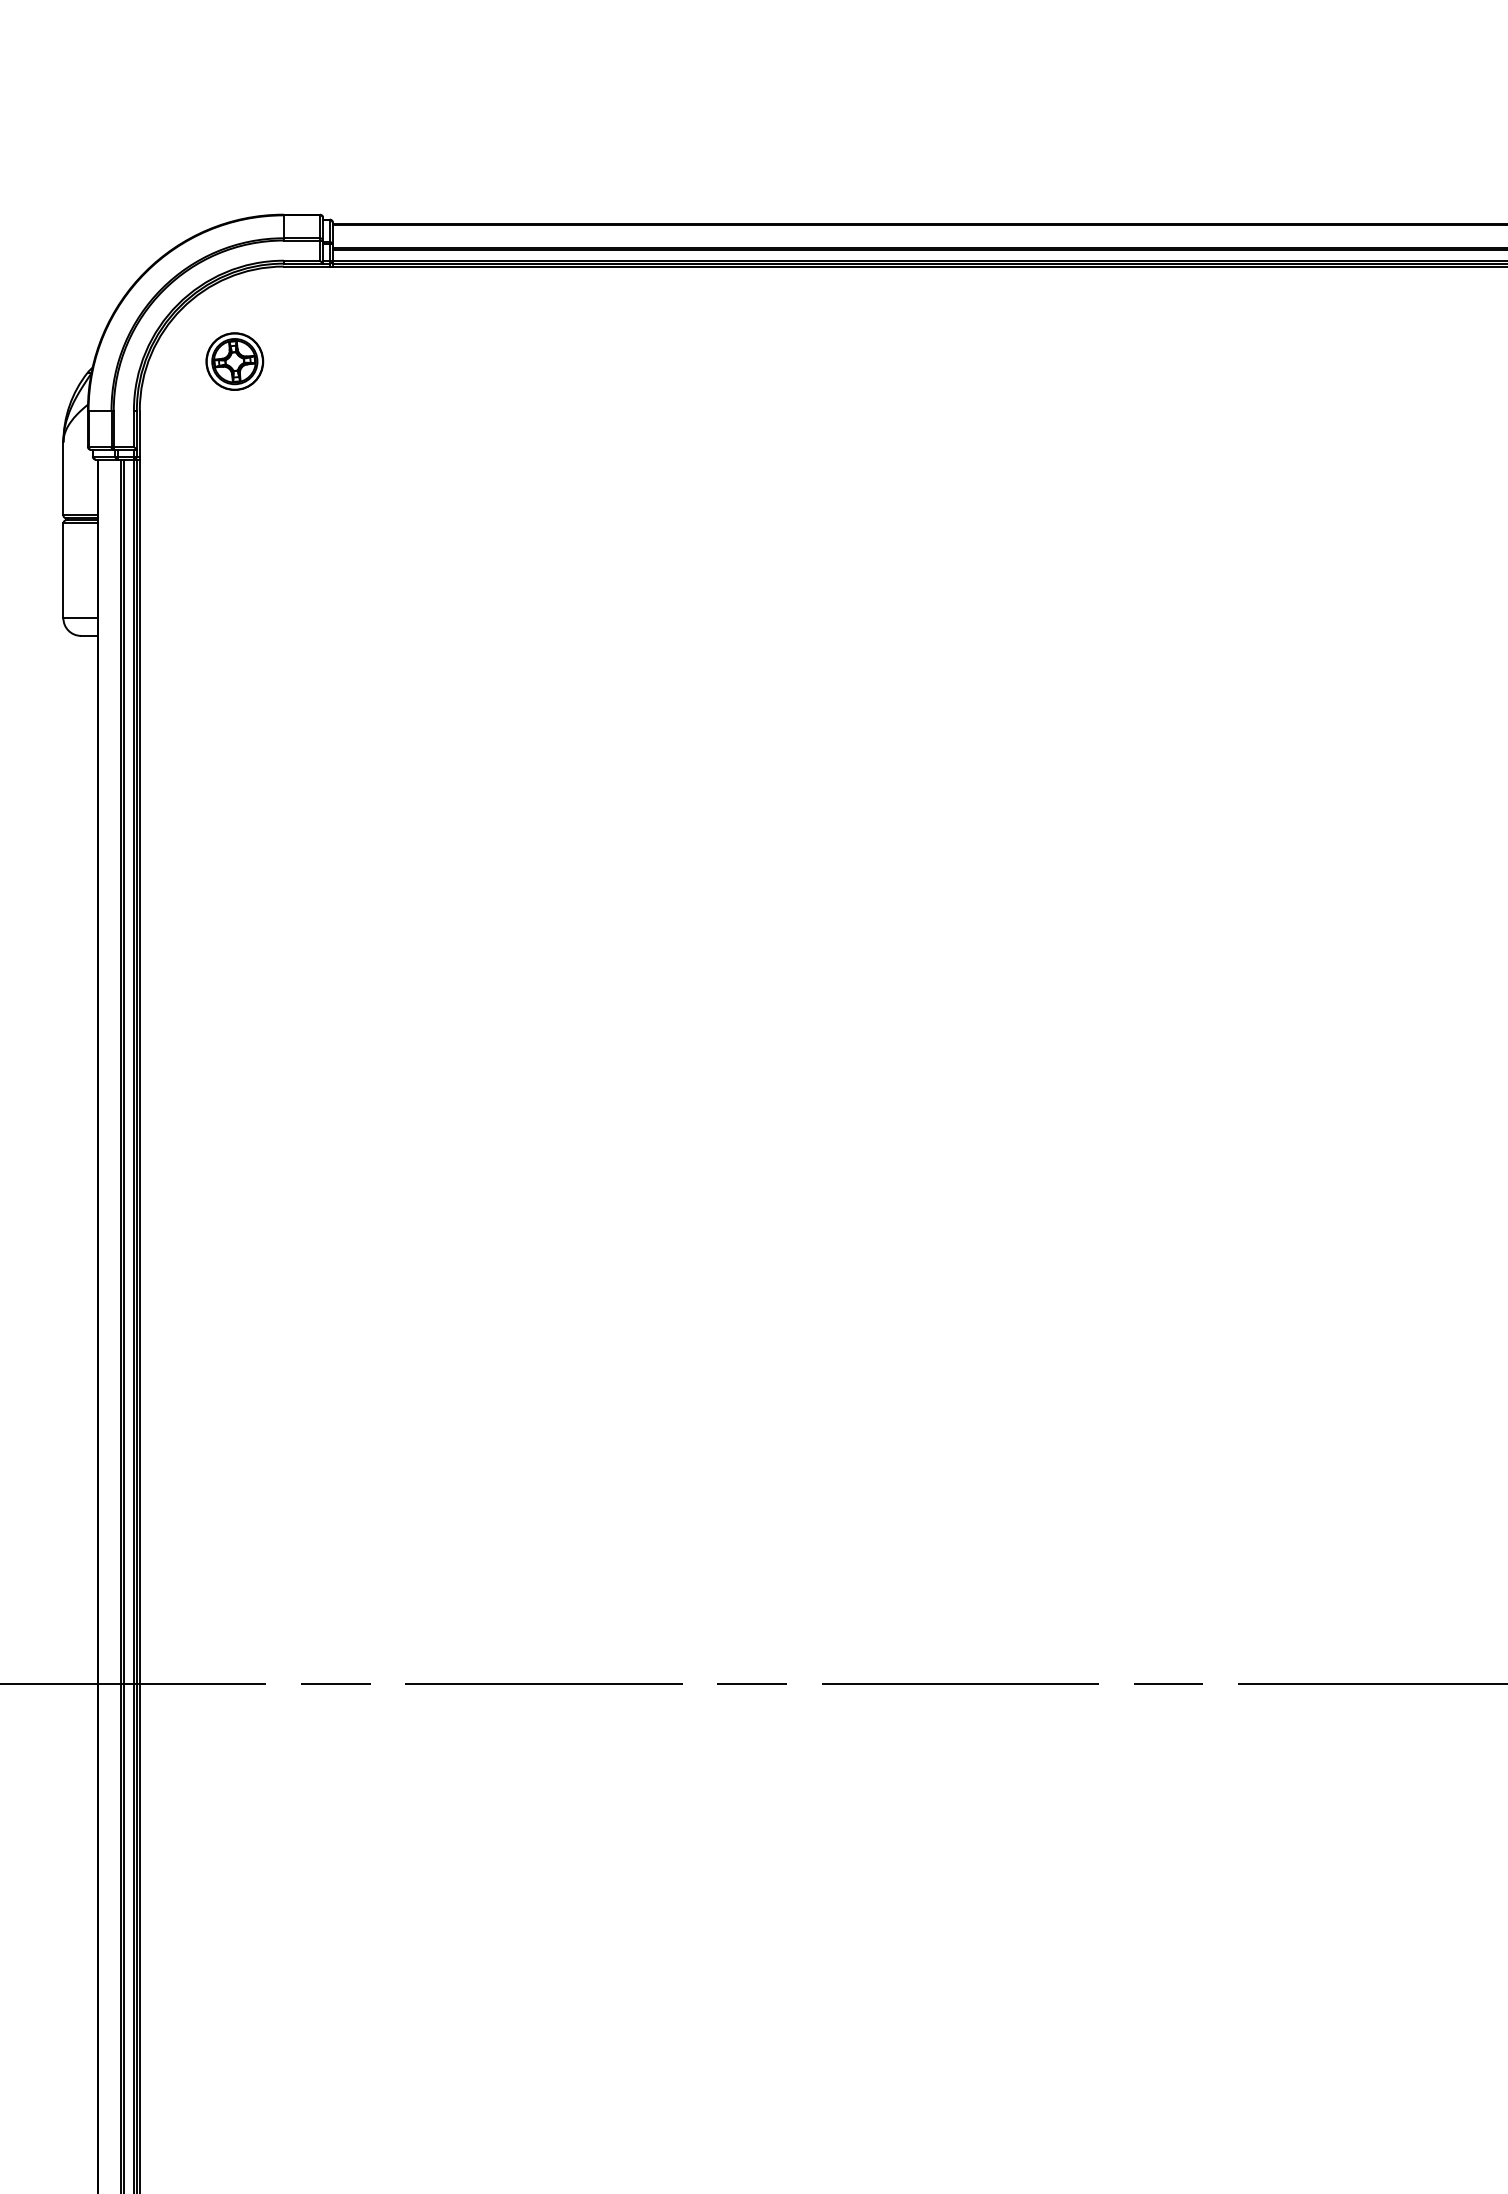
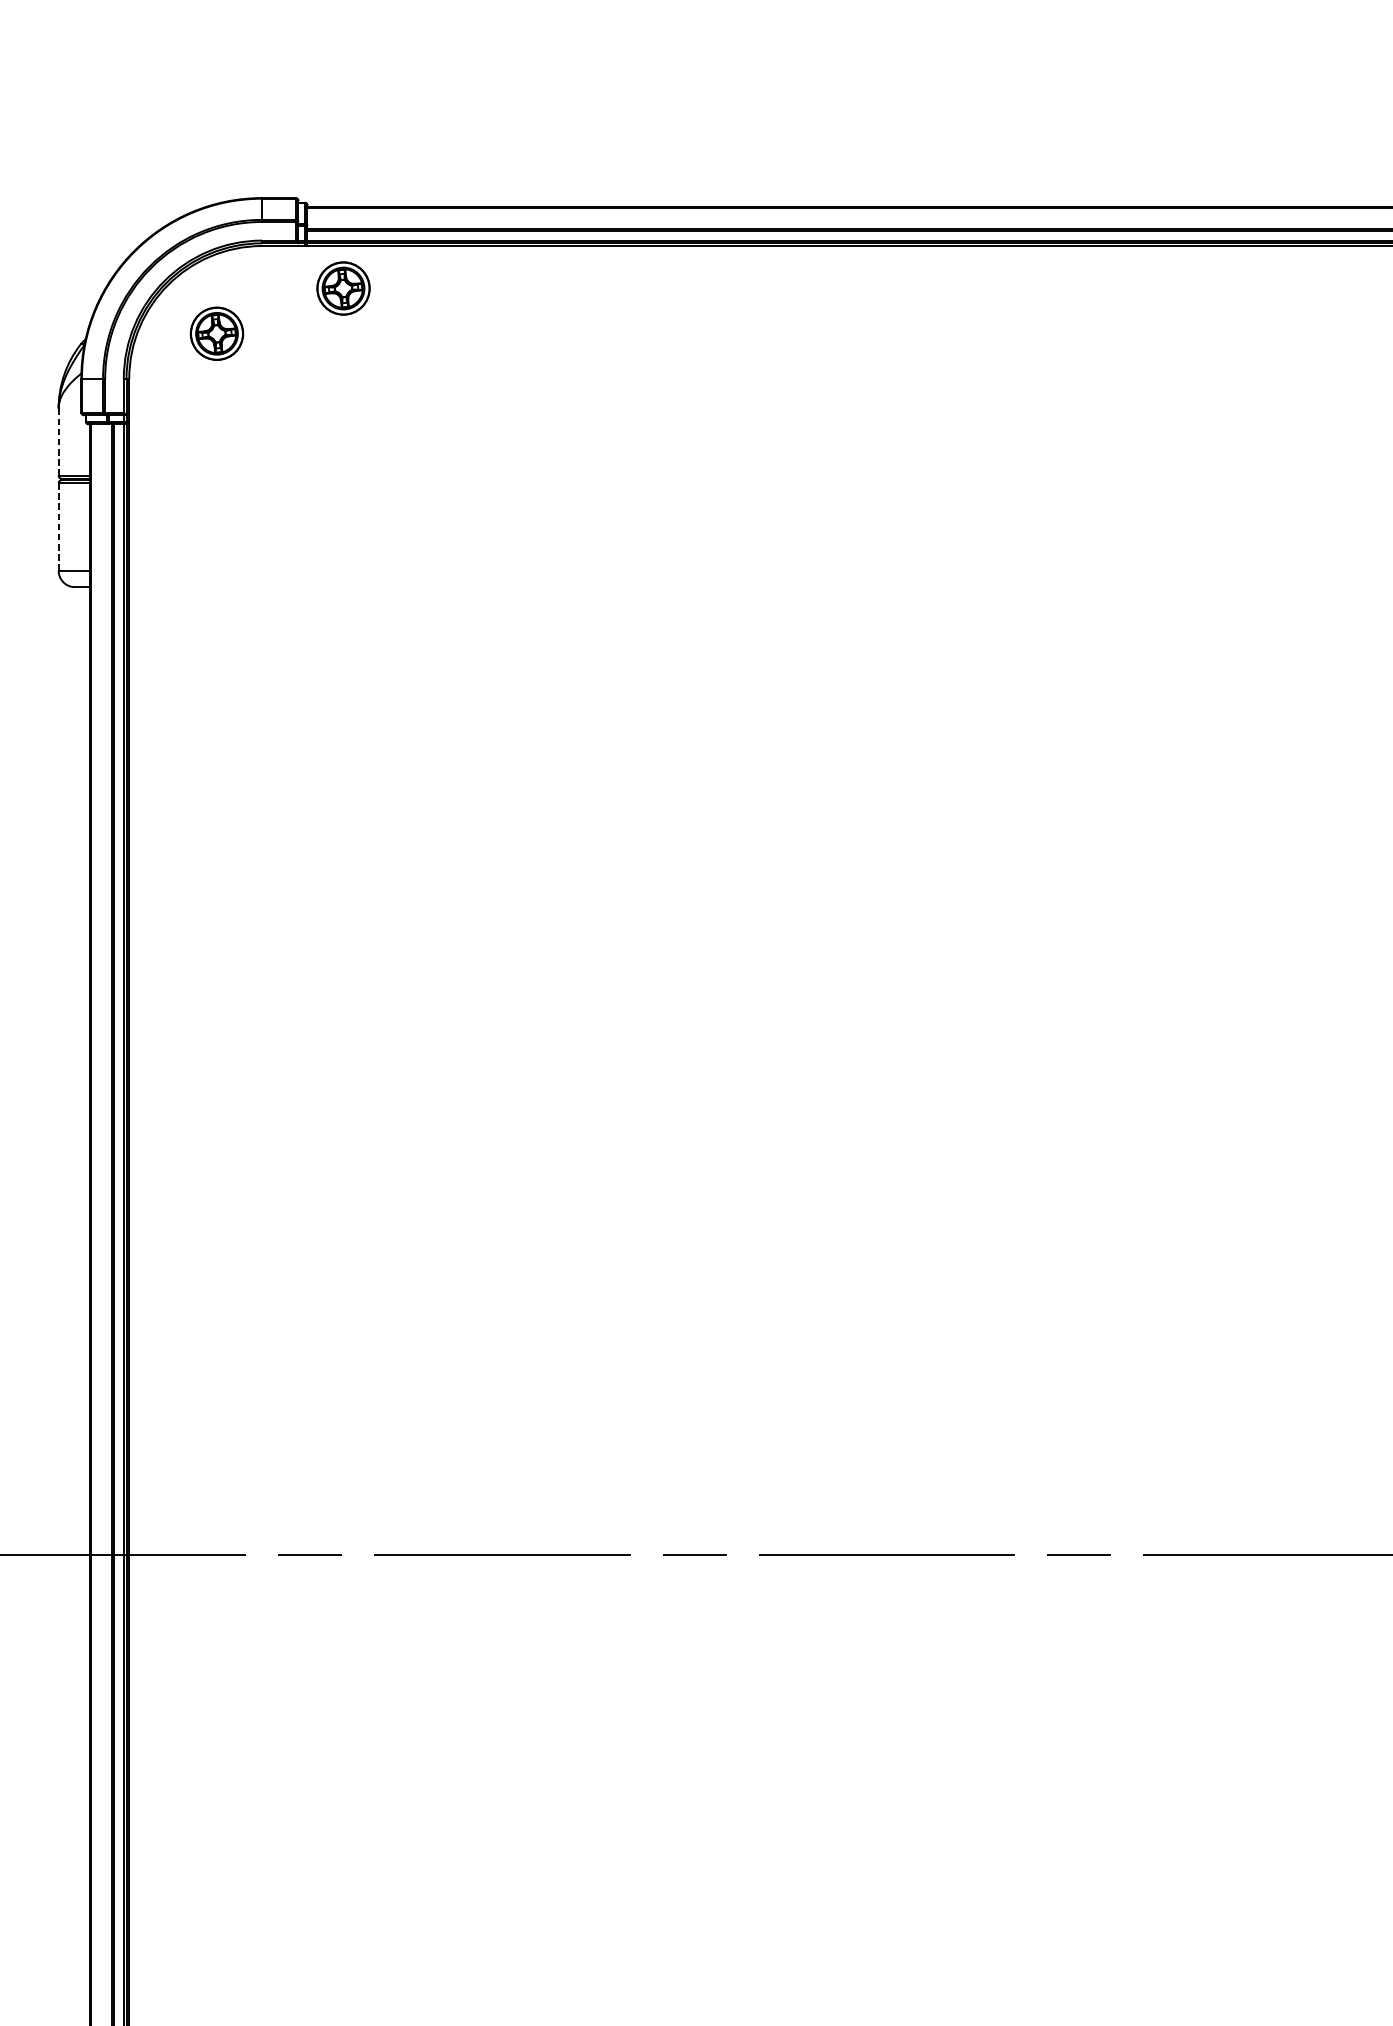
part: (371, 312) -> (343, 288), added
line: (63, 478) -> (58, 441), solid -> dashed
line: (63, 570) -> (58, 526), solid -> dashed

